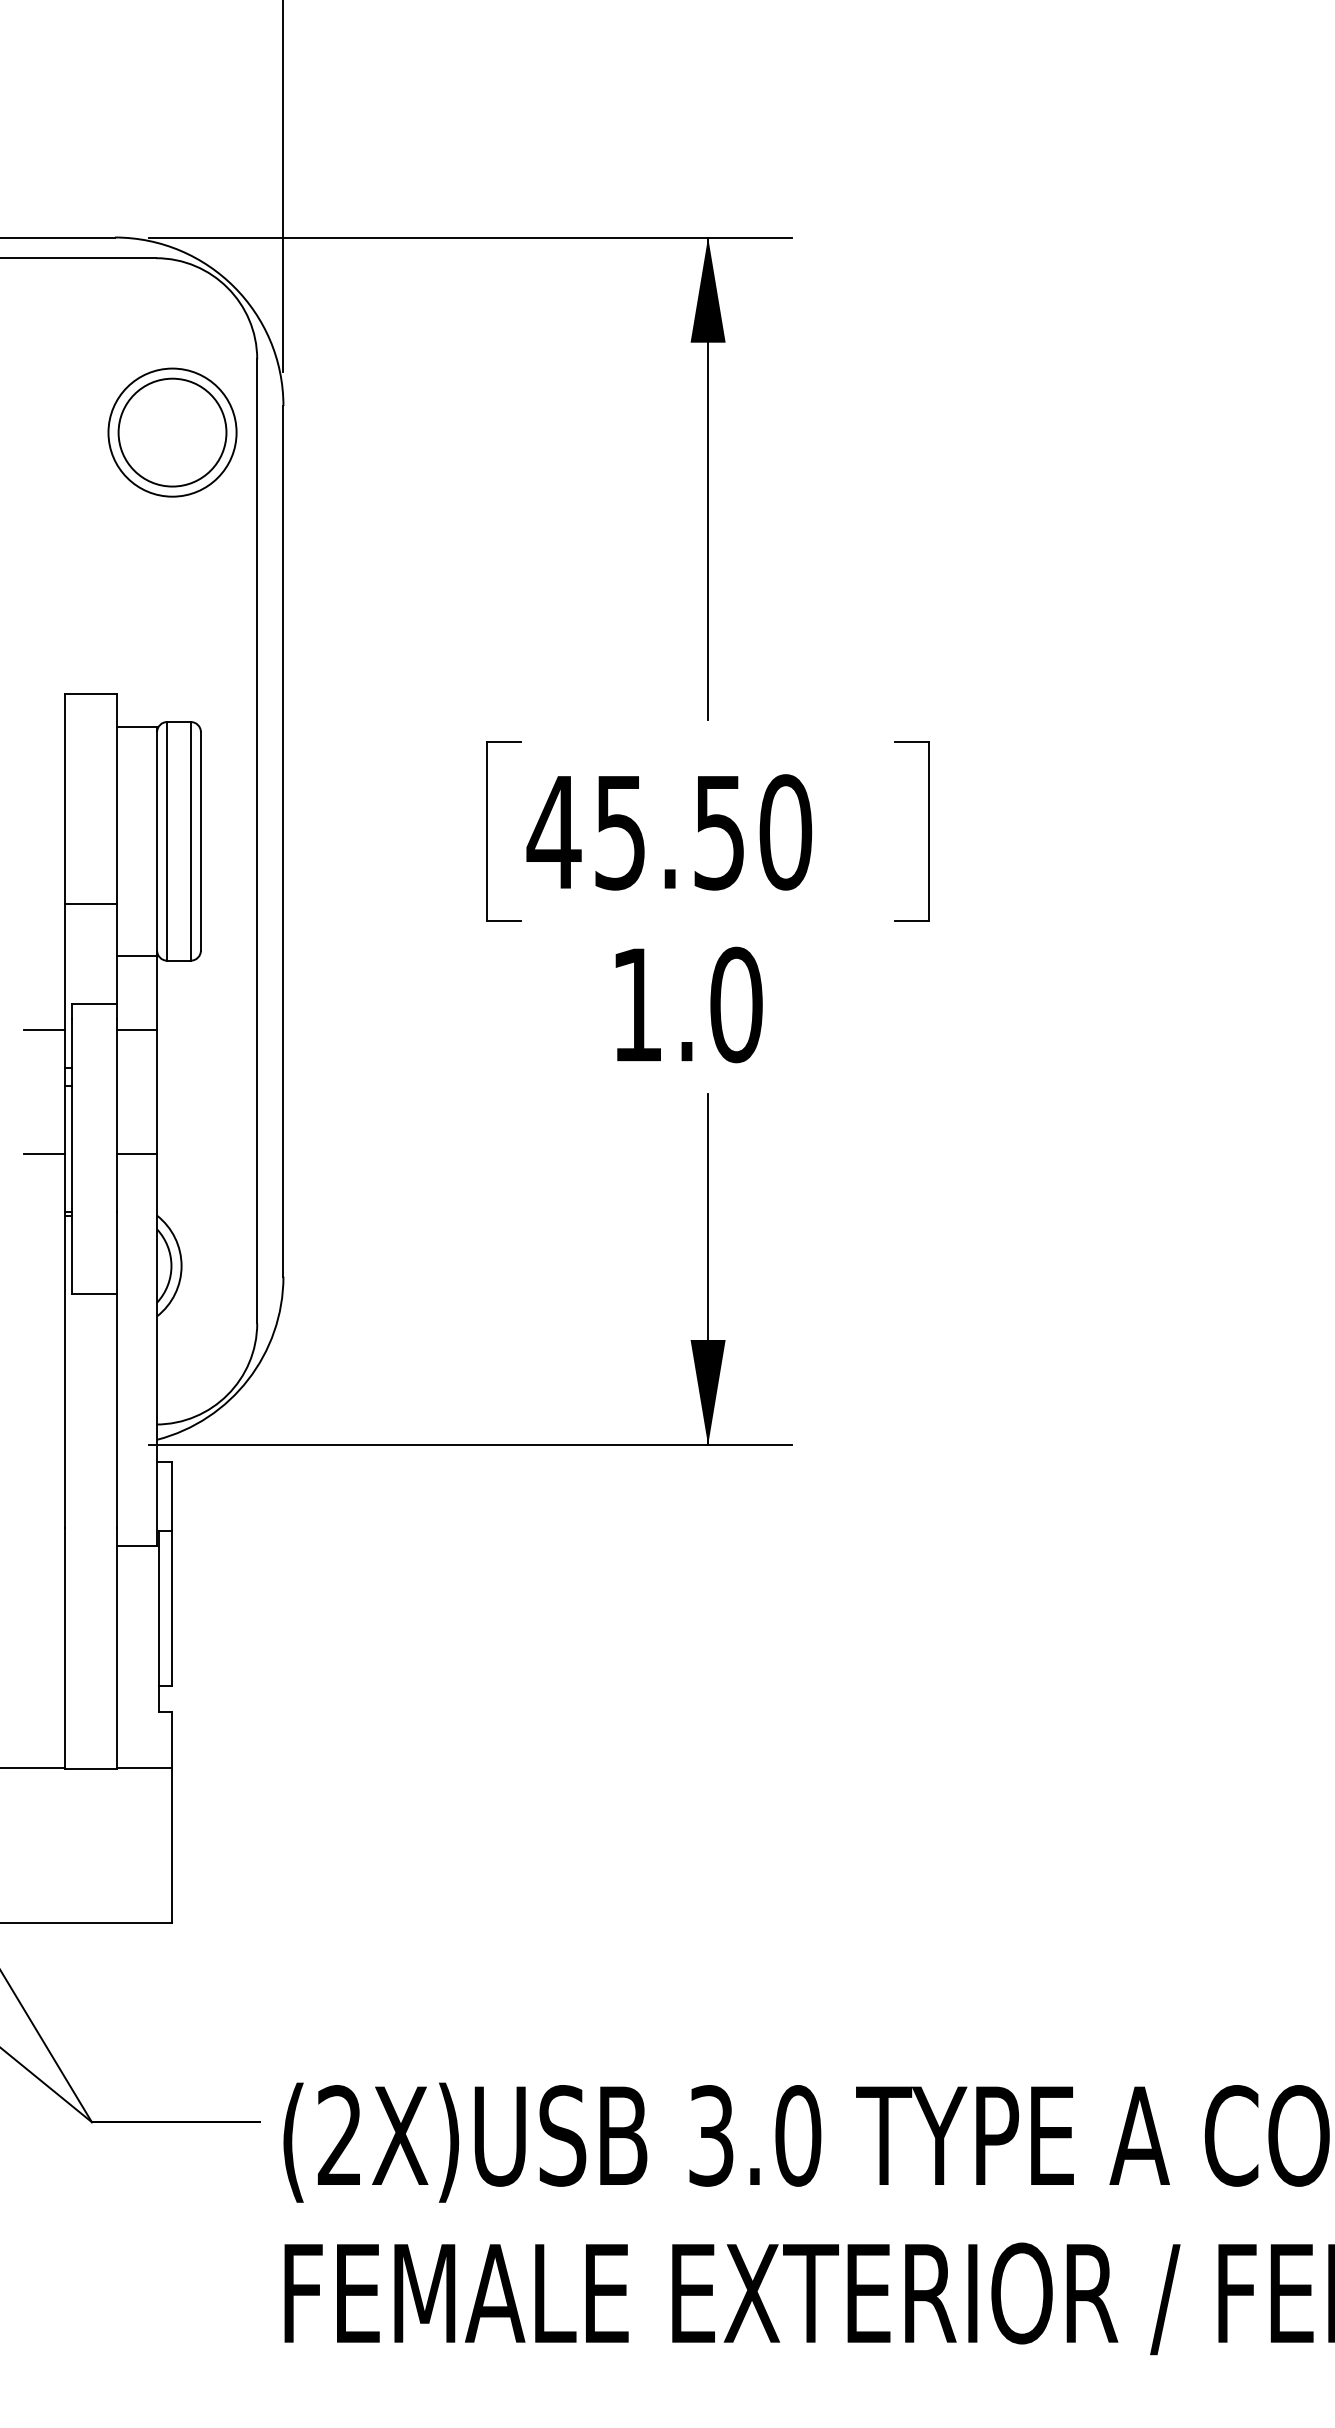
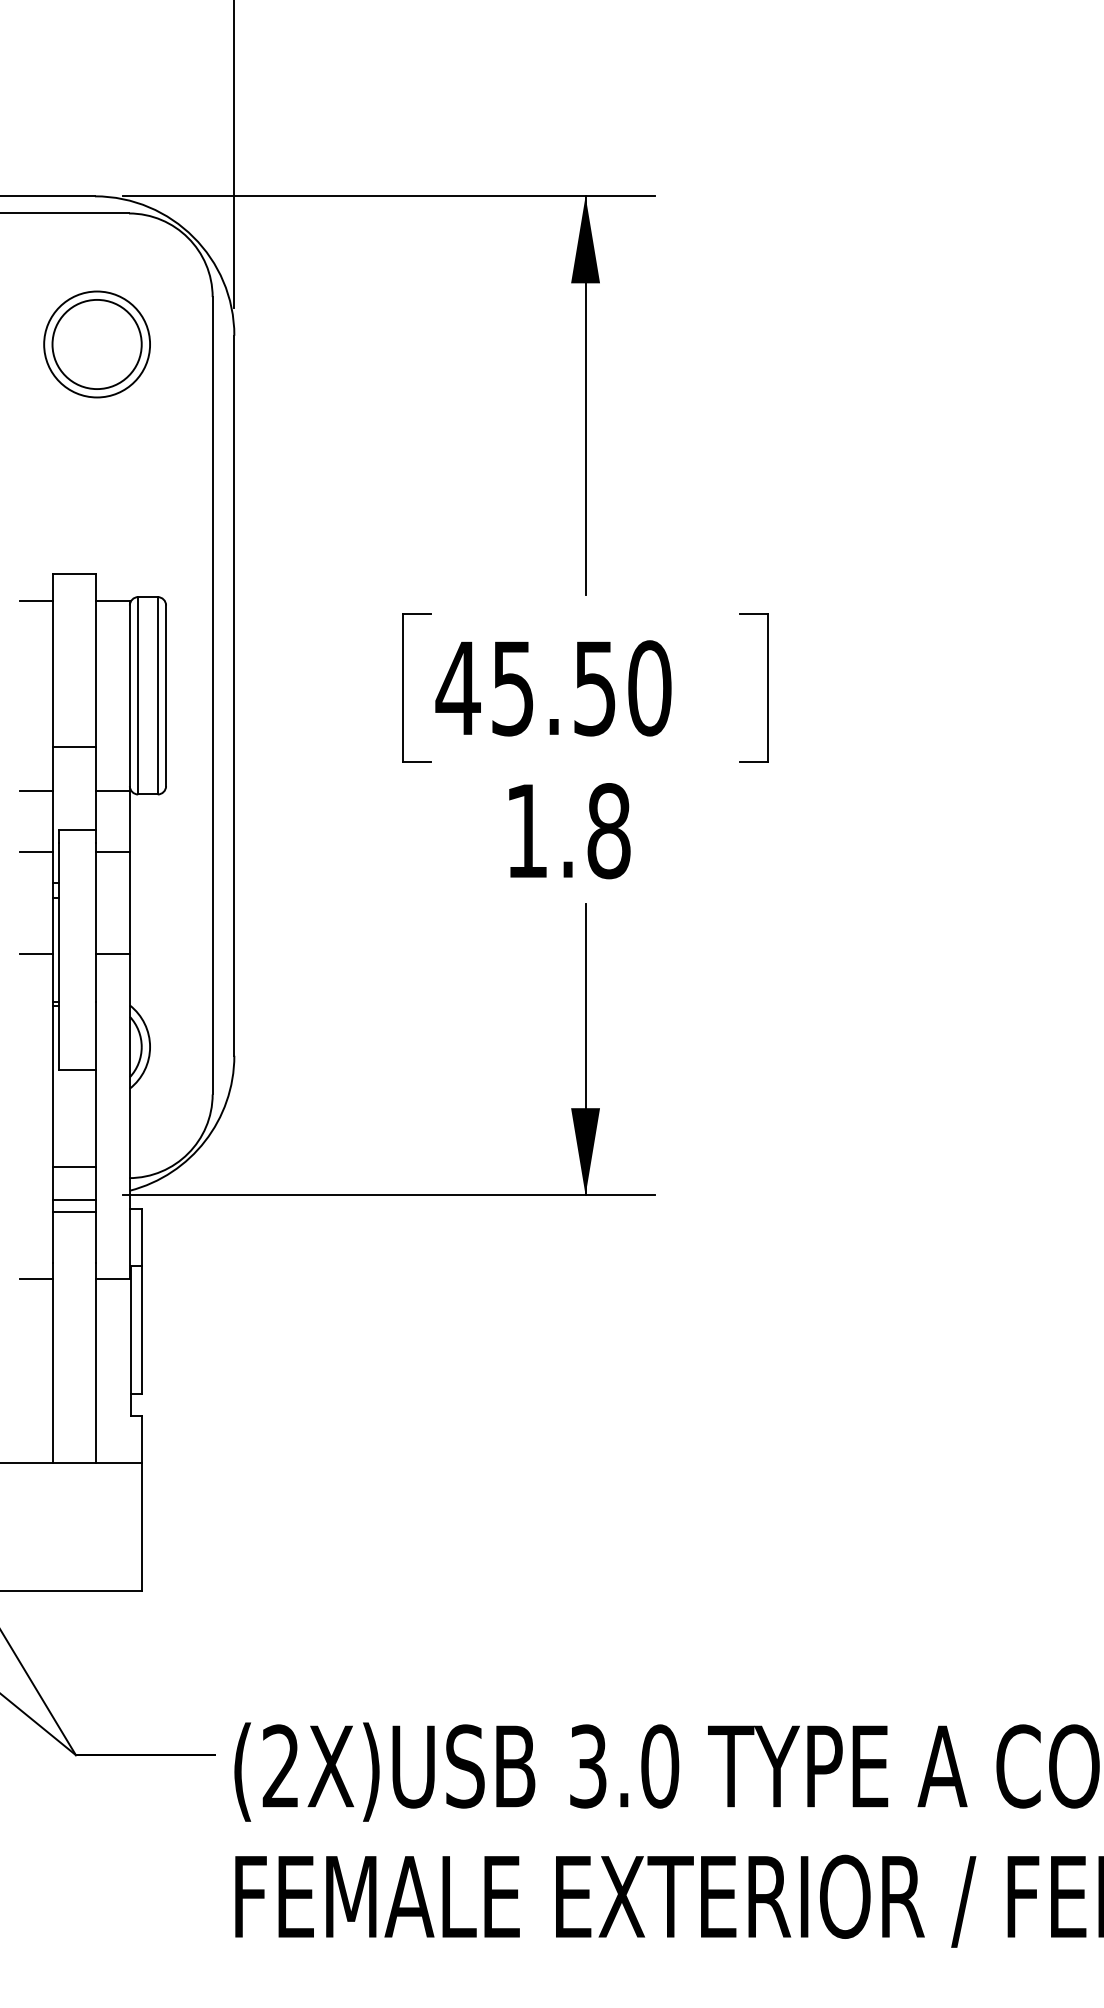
part: (172, 432) -> (97, 344), moved
line: (44, 726) -> (36, 600), added
line: (44, 955) -> (36, 790), added
text: (736, 1004) -> (609, 830), 1.0 -> 1.8
line: (90, 1410) -> (74, 1166), added
line: (90, 1451) -> (74, 1200), added
line: (90, 1465) -> (74, 1212), added
line: (44, 1546) -> (36, 1279), added

